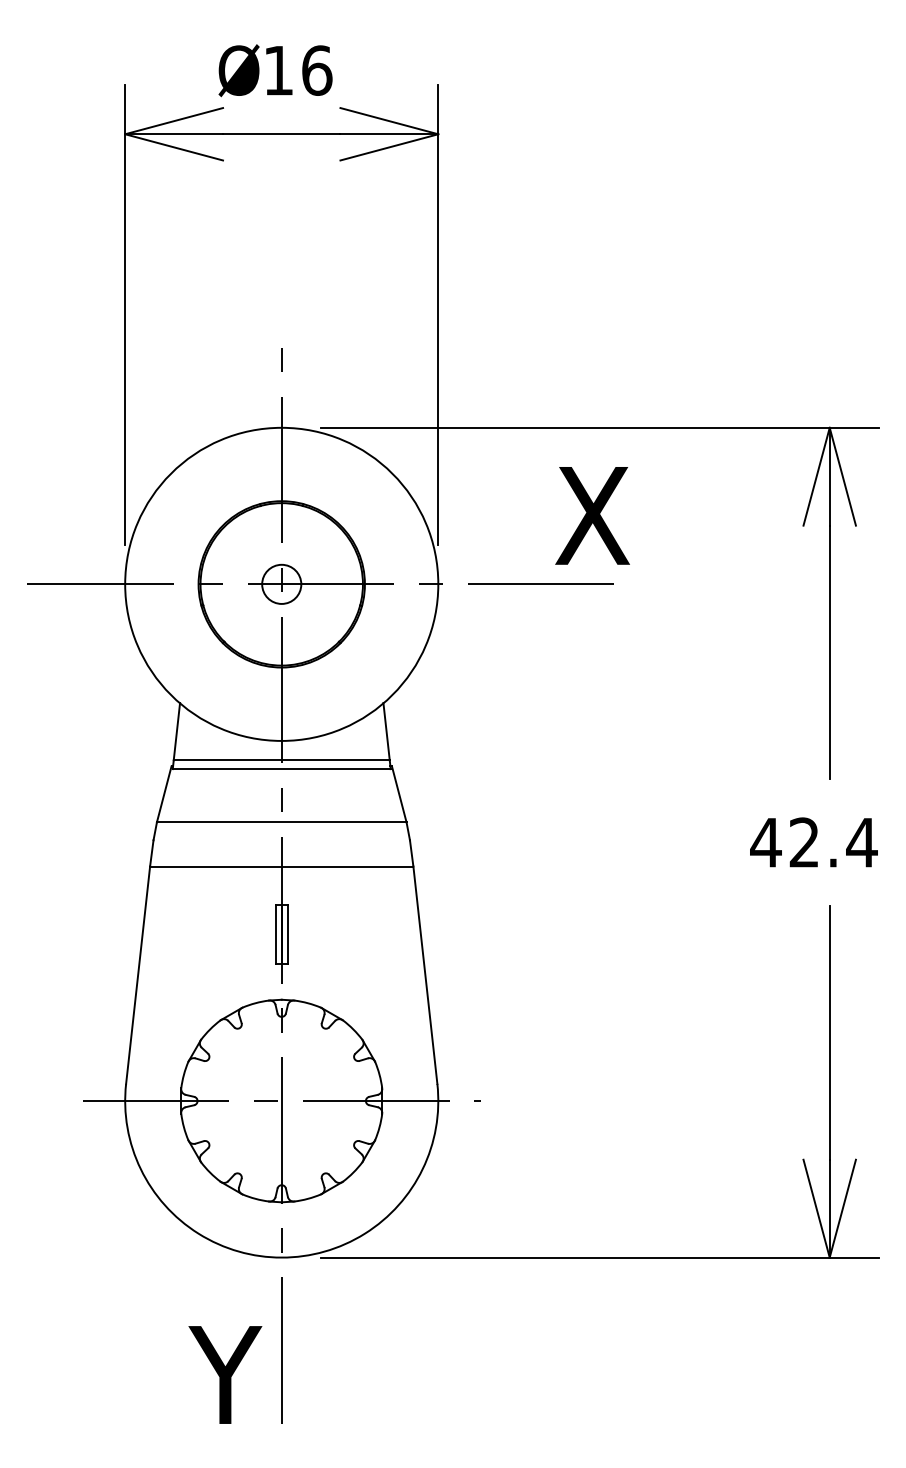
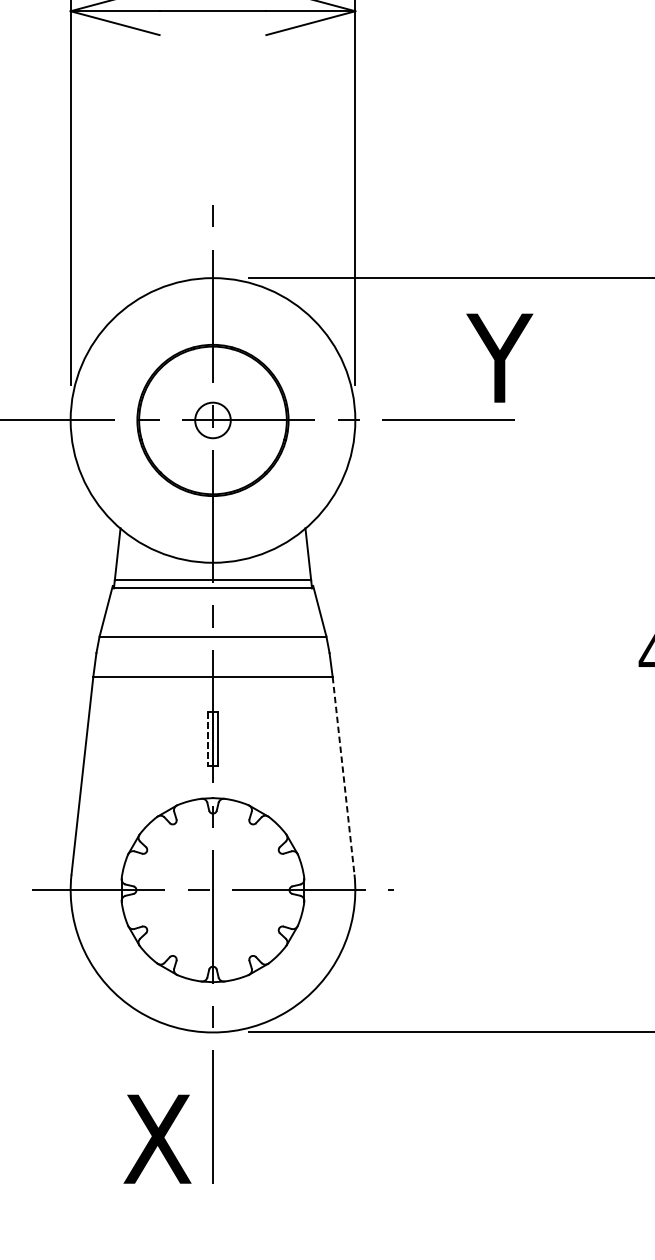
text: (594, 515) -> (497, 357), X -> Y
line: (275, 935) -> (207, 739), solid -> dashed
line: (425, 975) -> (343, 776), solid -> dashed
text: (222, 1374) -> (159, 1138), Y -> X

